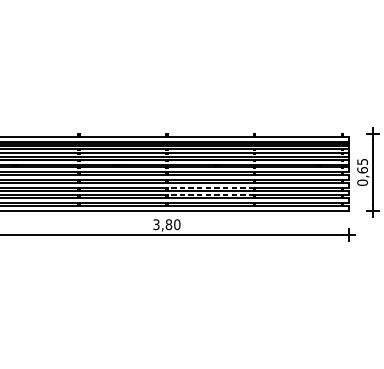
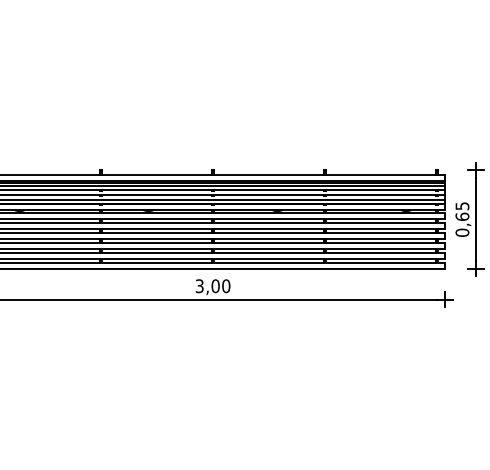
line: (210, 187) -> (268, 238), dashed -> solid
line: (210, 195) -> (268, 248), dashed -> solid
text: (168, 224) -> (215, 285), 3,80 -> 3,00

